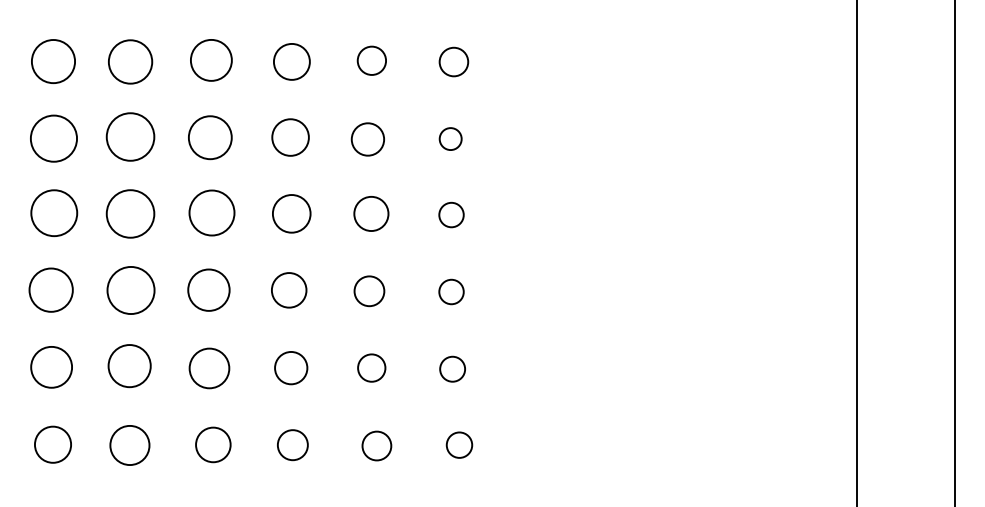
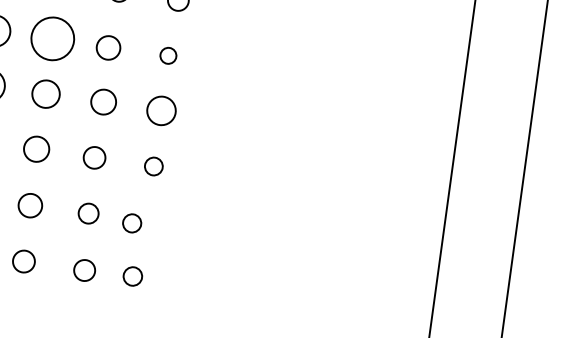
circle: (290, 137) -> (52, 38), size x1.6
circle: (451, 214) -> (161, 110), size x1.6
circle: (452, 368) -> (132, 222), moved
circle: (459, 444) -> (132, 276), moved

